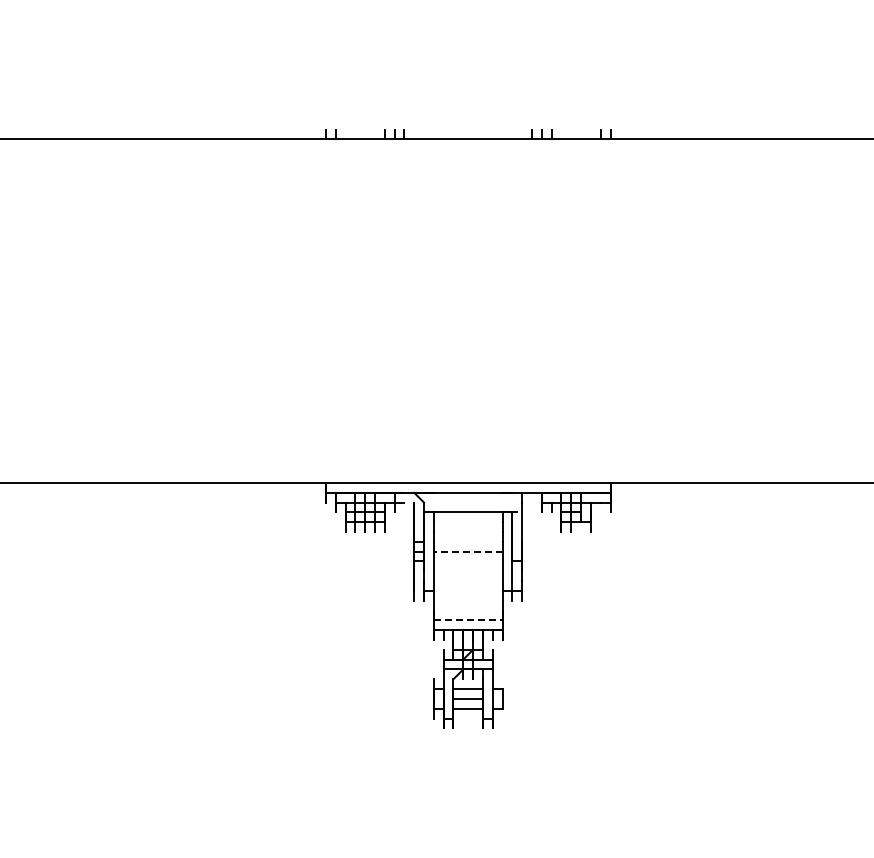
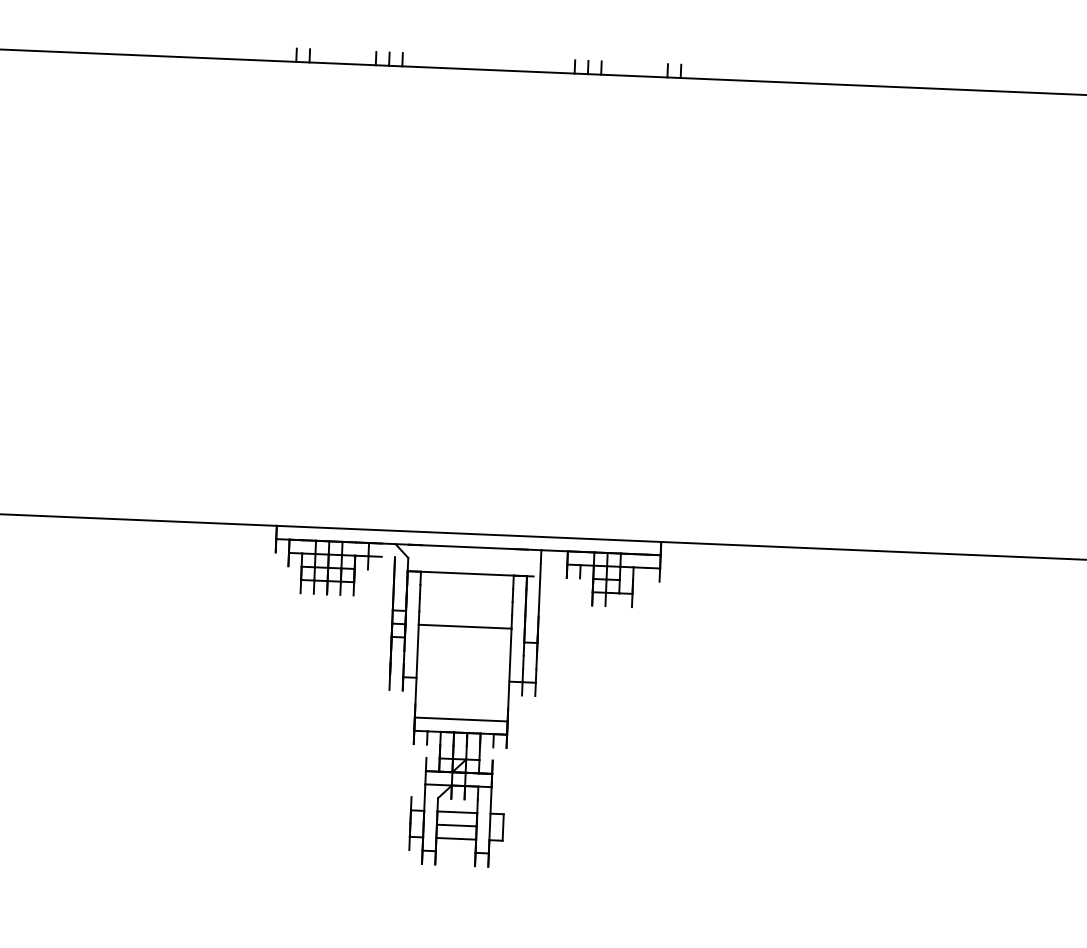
line: (467, 551) -> (464, 626), dashed -> solid
line: (468, 620) -> (461, 719), dashed -> solid

